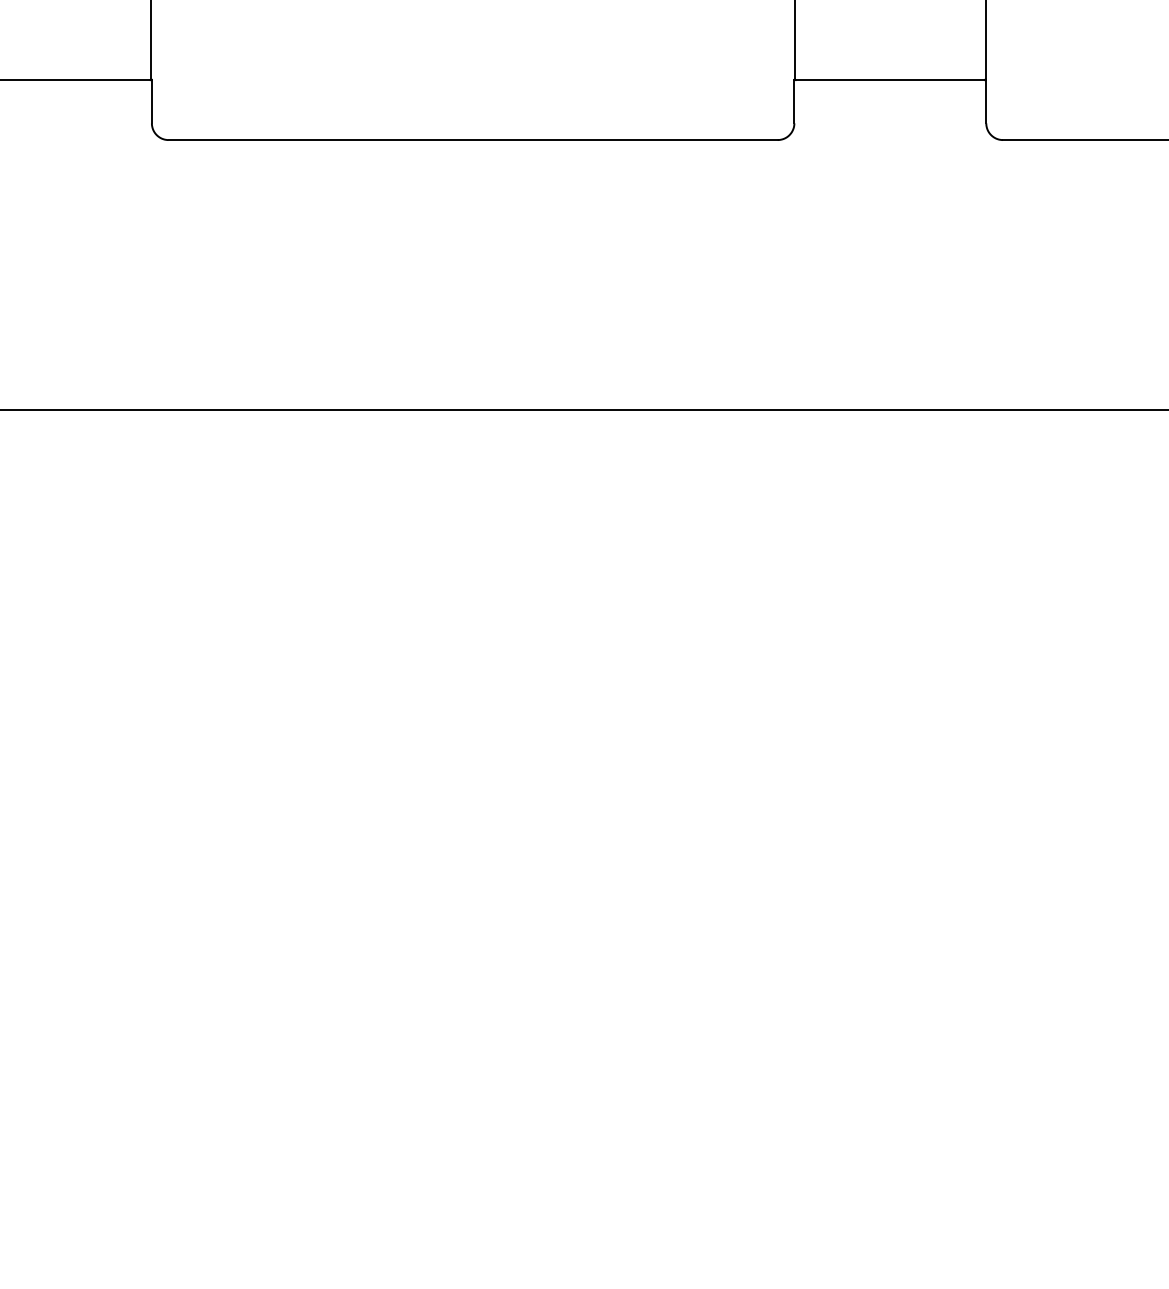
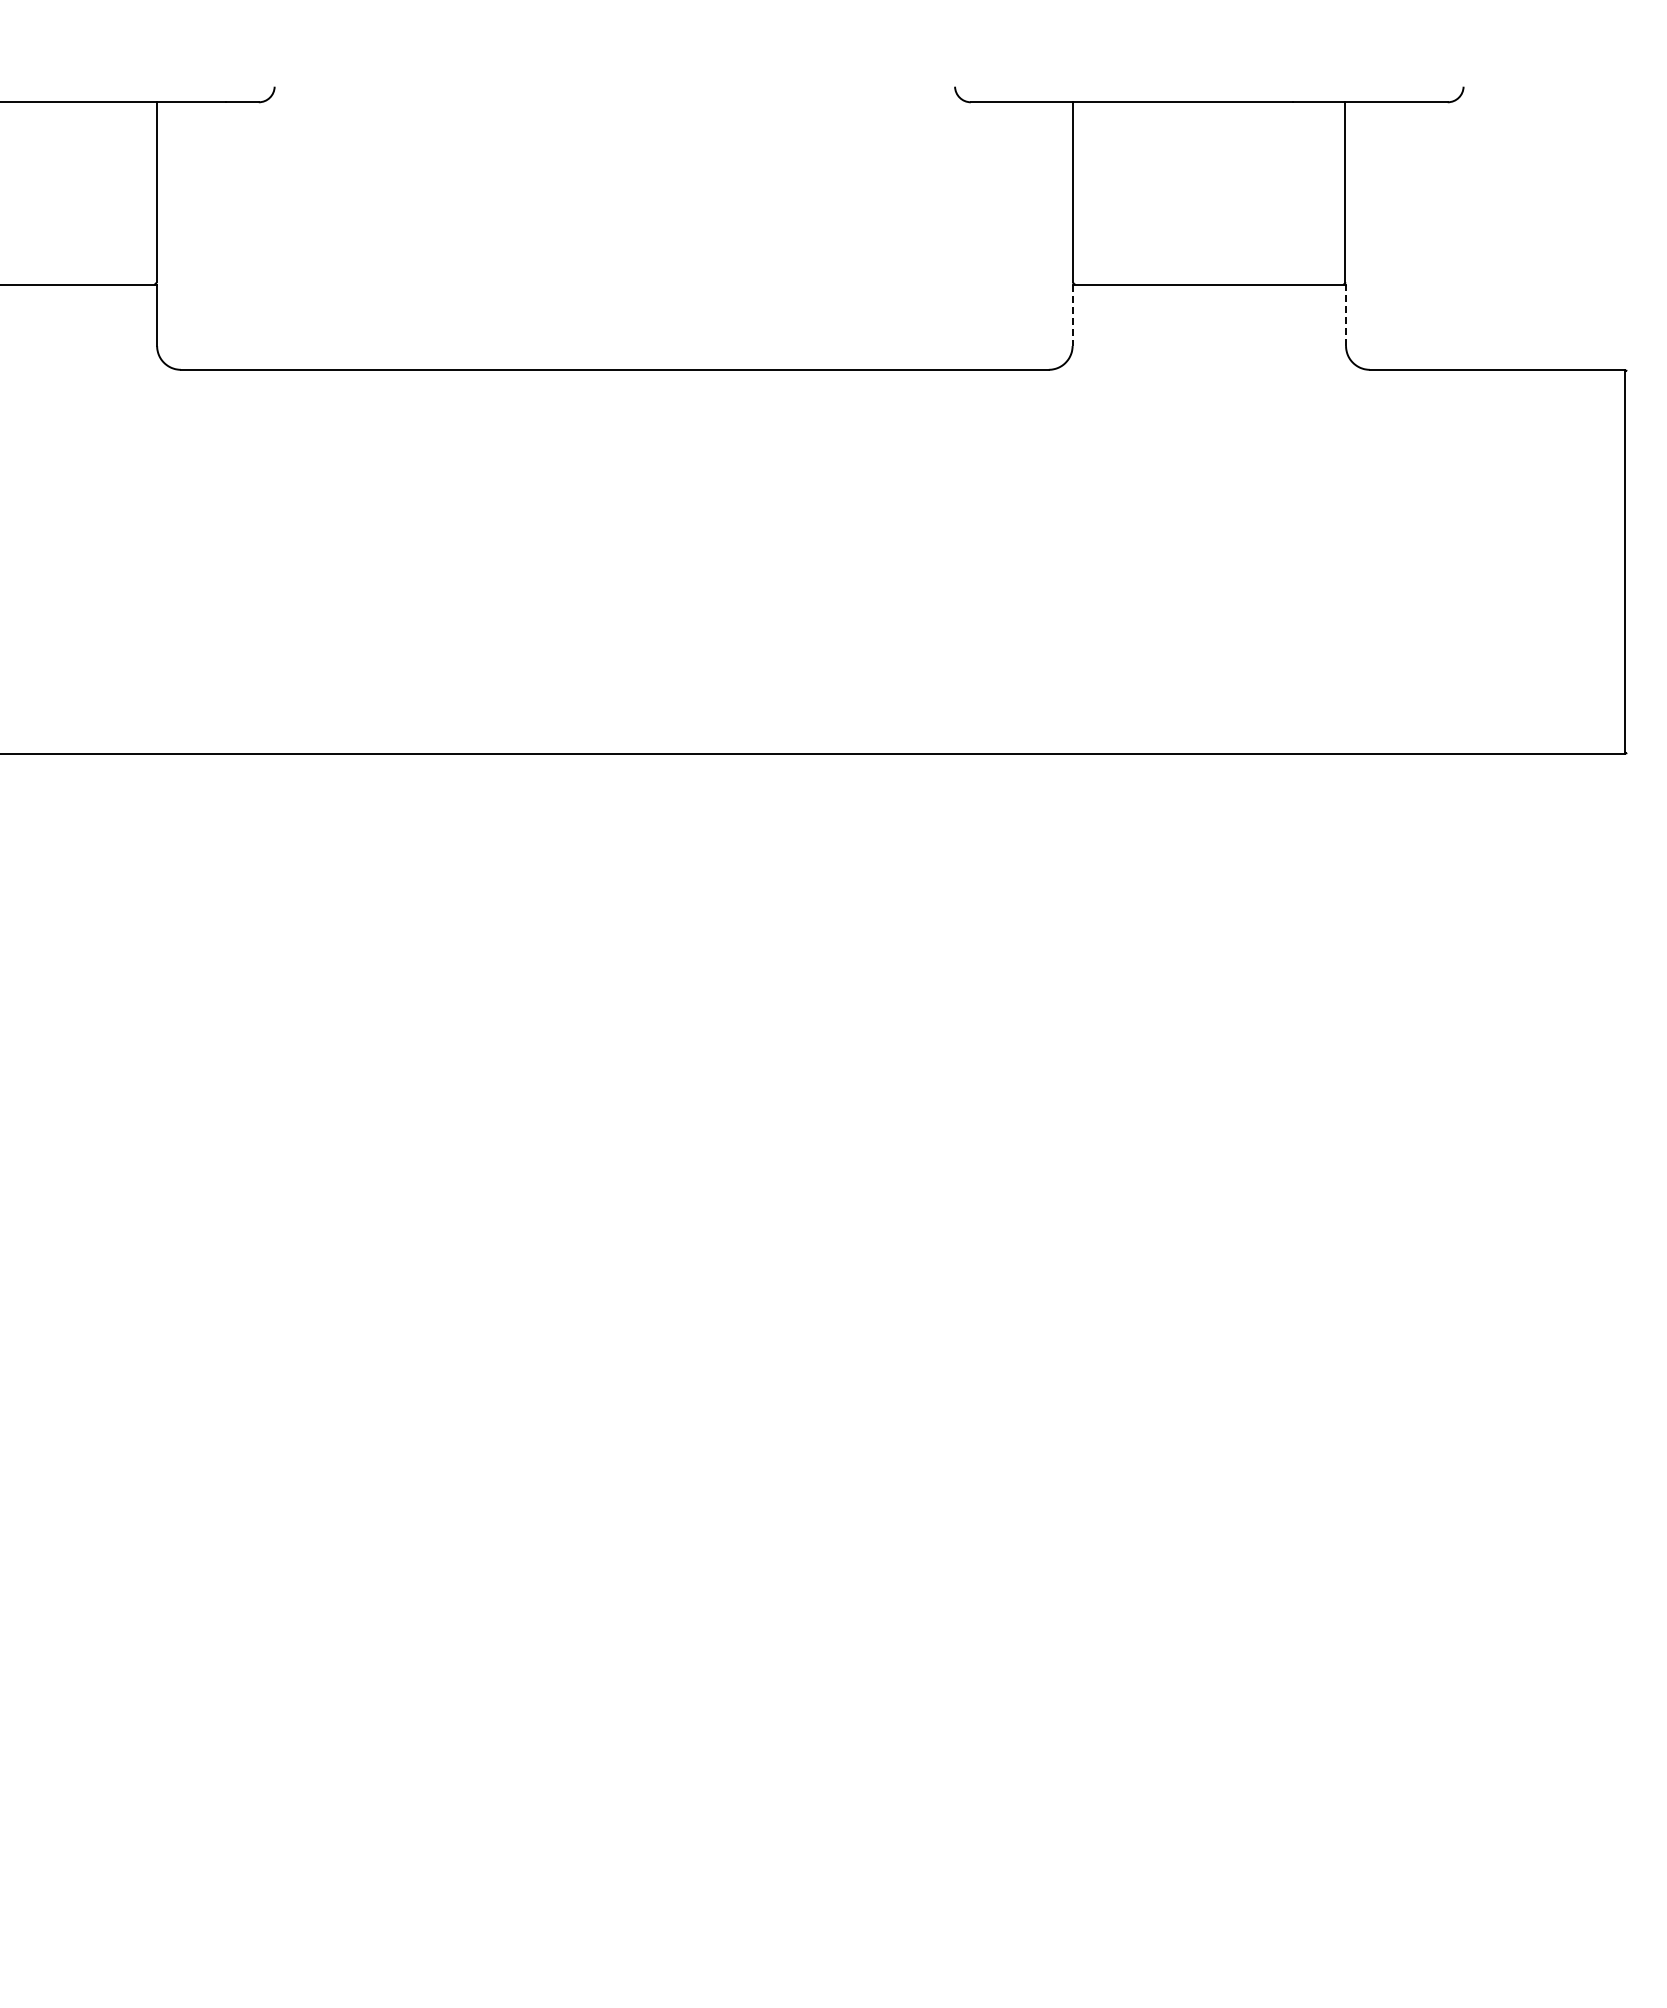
line: (794, 101) -> (1072, 315), solid -> dashed
line: (986, 101) -> (1346, 315), solid -> dashed

